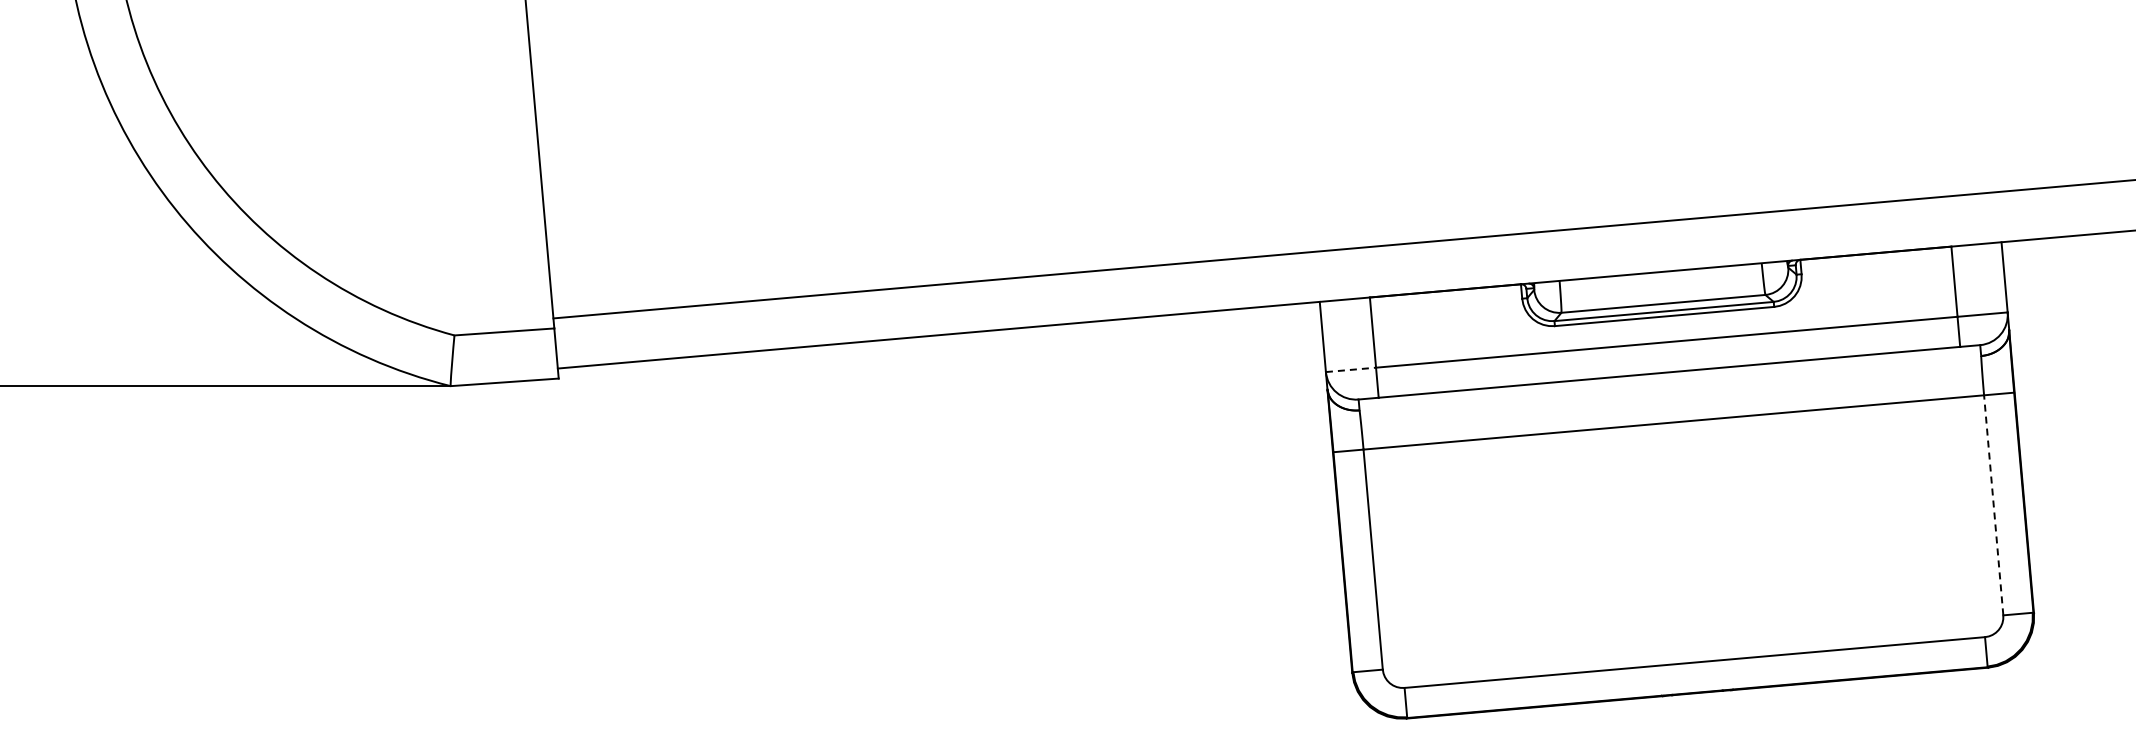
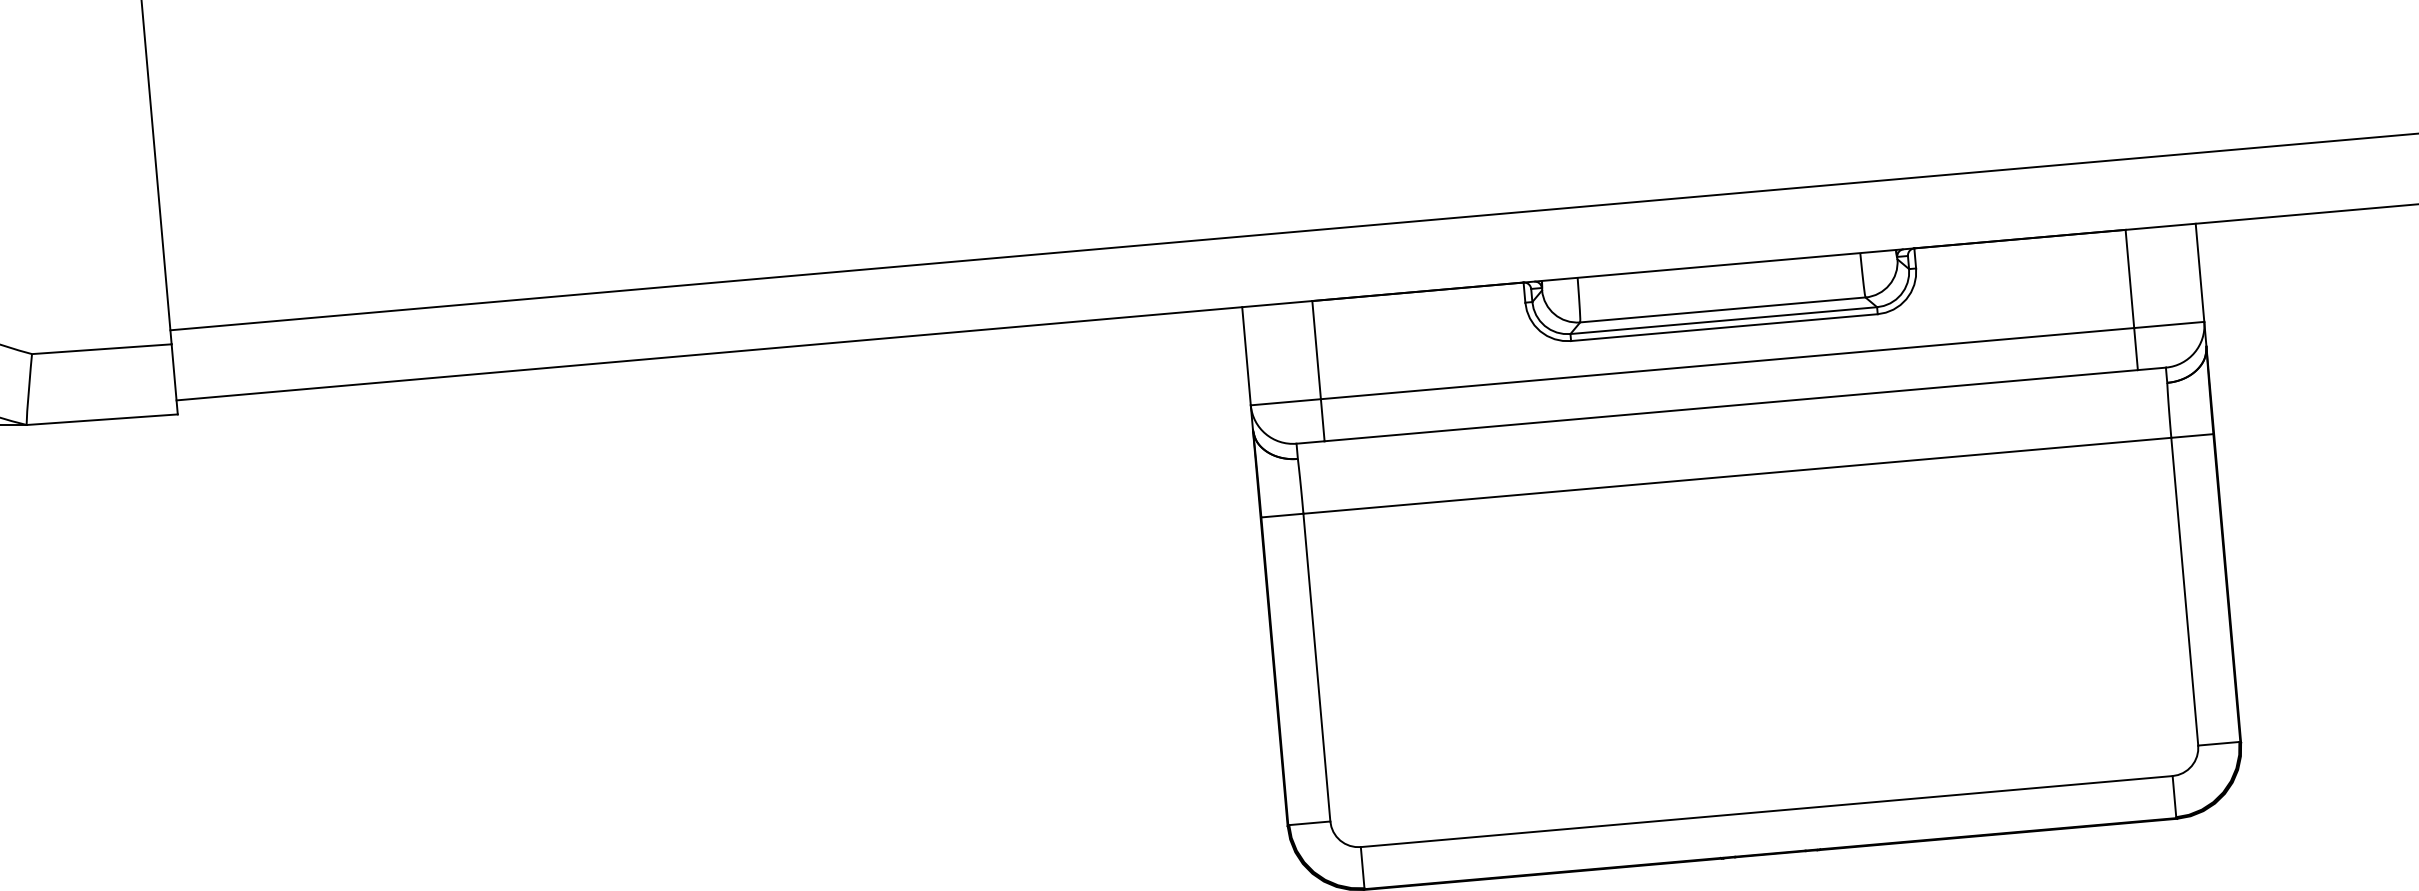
line: (1351, 369) -> (1286, 401), dashed -> solid
line: (1993, 504) -> (2184, 590), dashed -> solid

